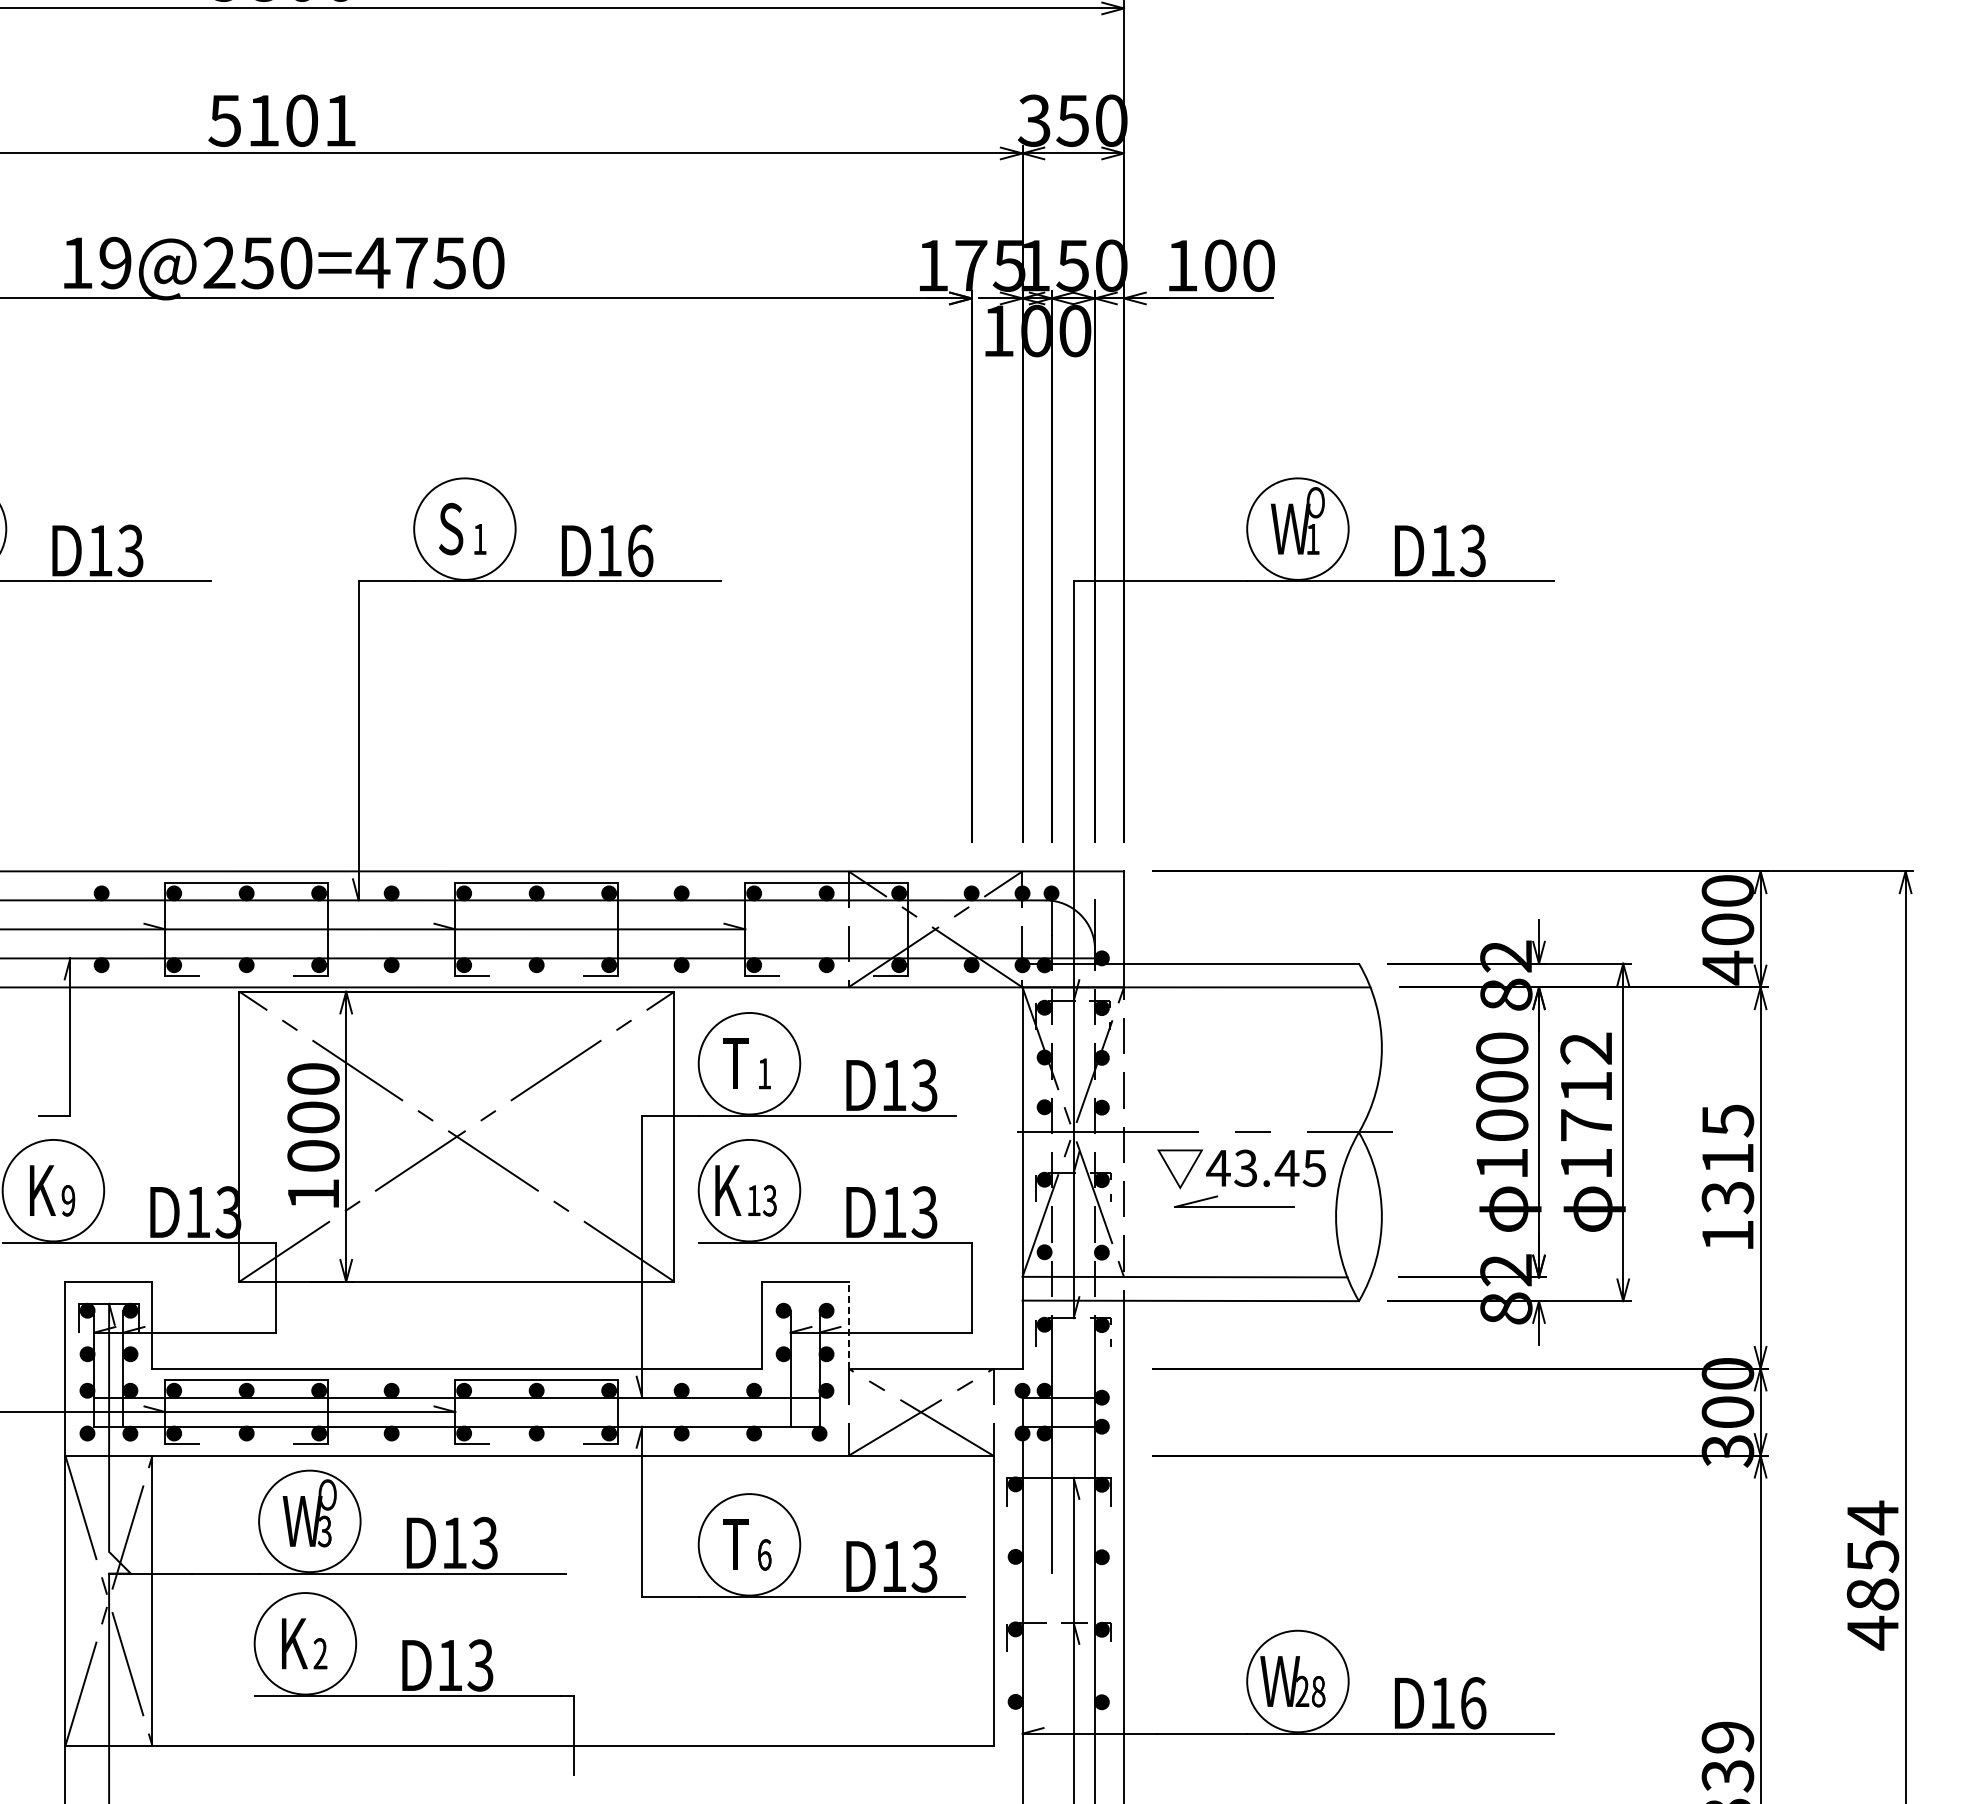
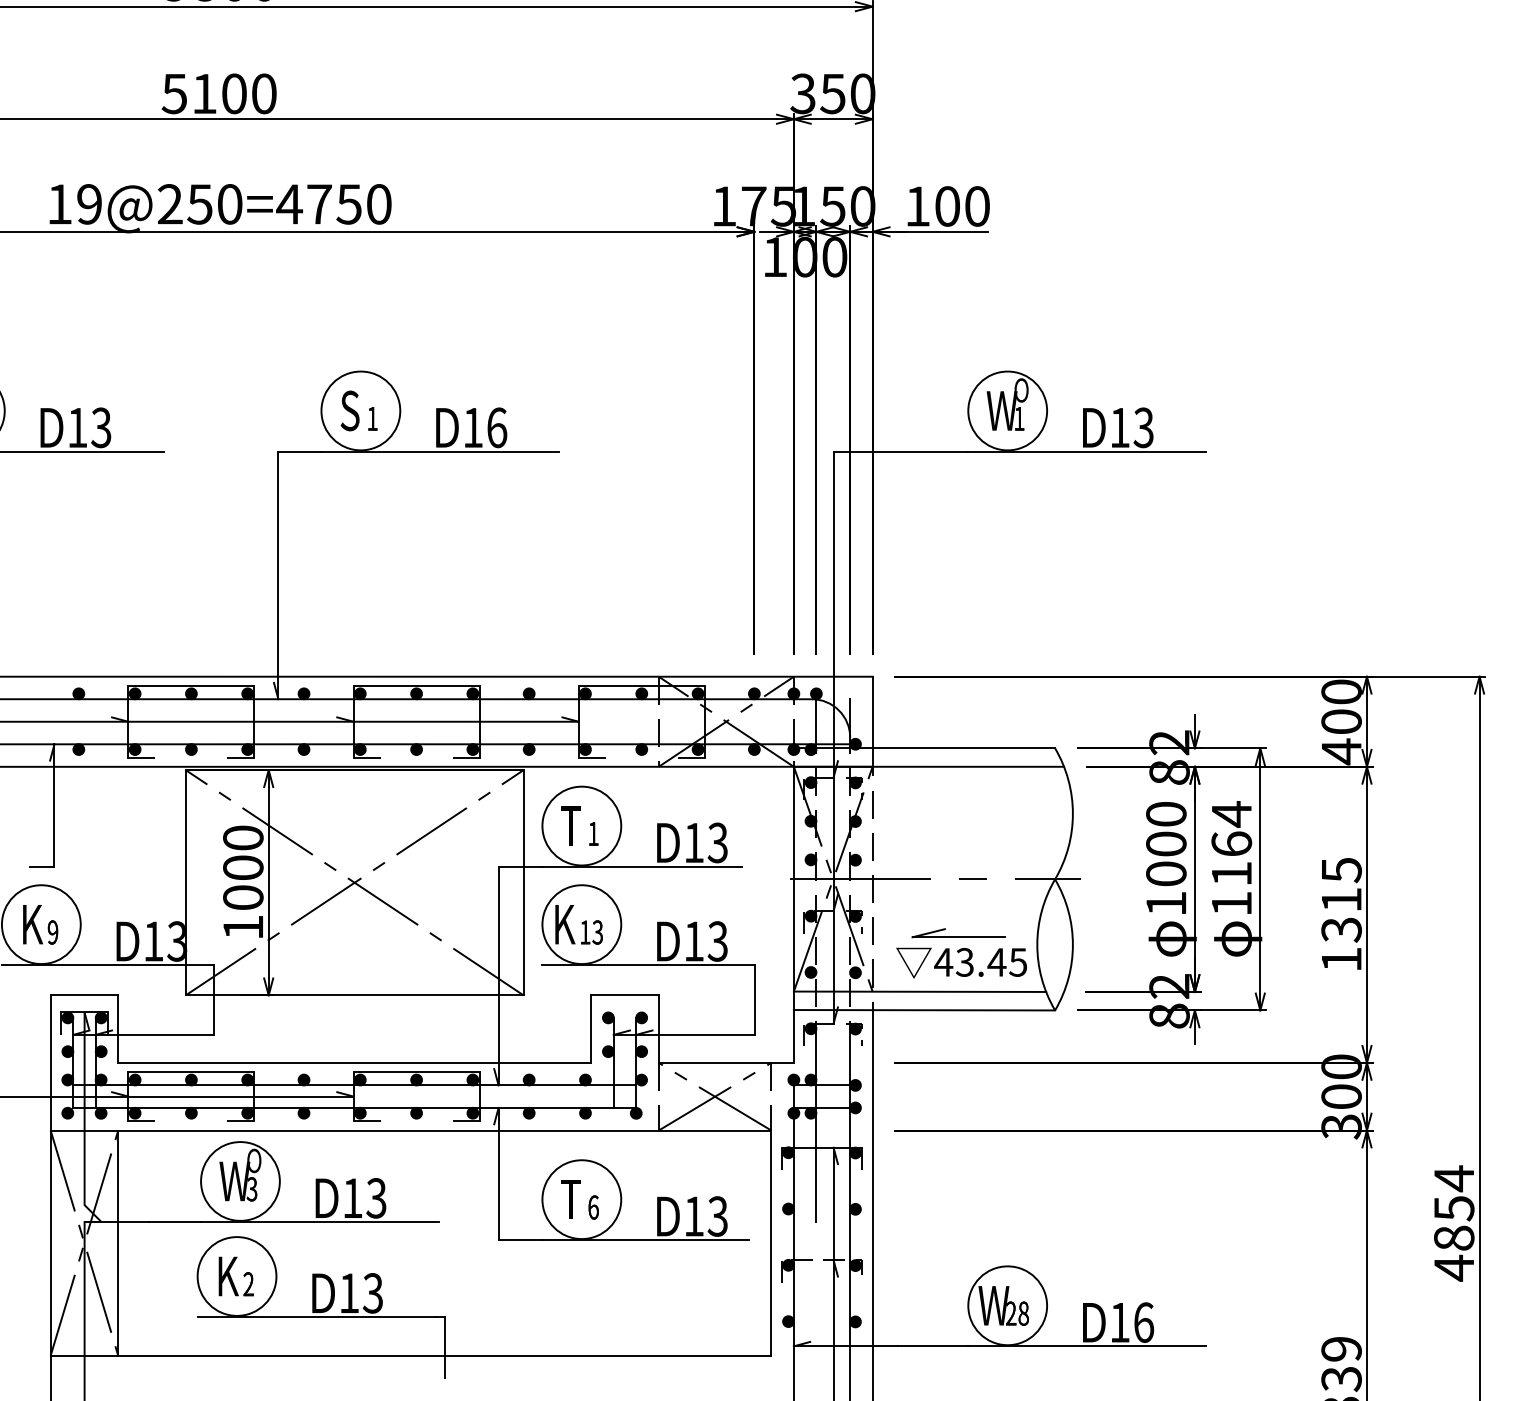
text: (340, 120) -> (264, 93), 5101 -> 5100
text: (1586, 1086) -> (1231, 843), 1712 -> 1164
text: (1241, 1169) -> (961, 963), moved
line: (848, 1324) -> (658, 1028), dashed -> solid

